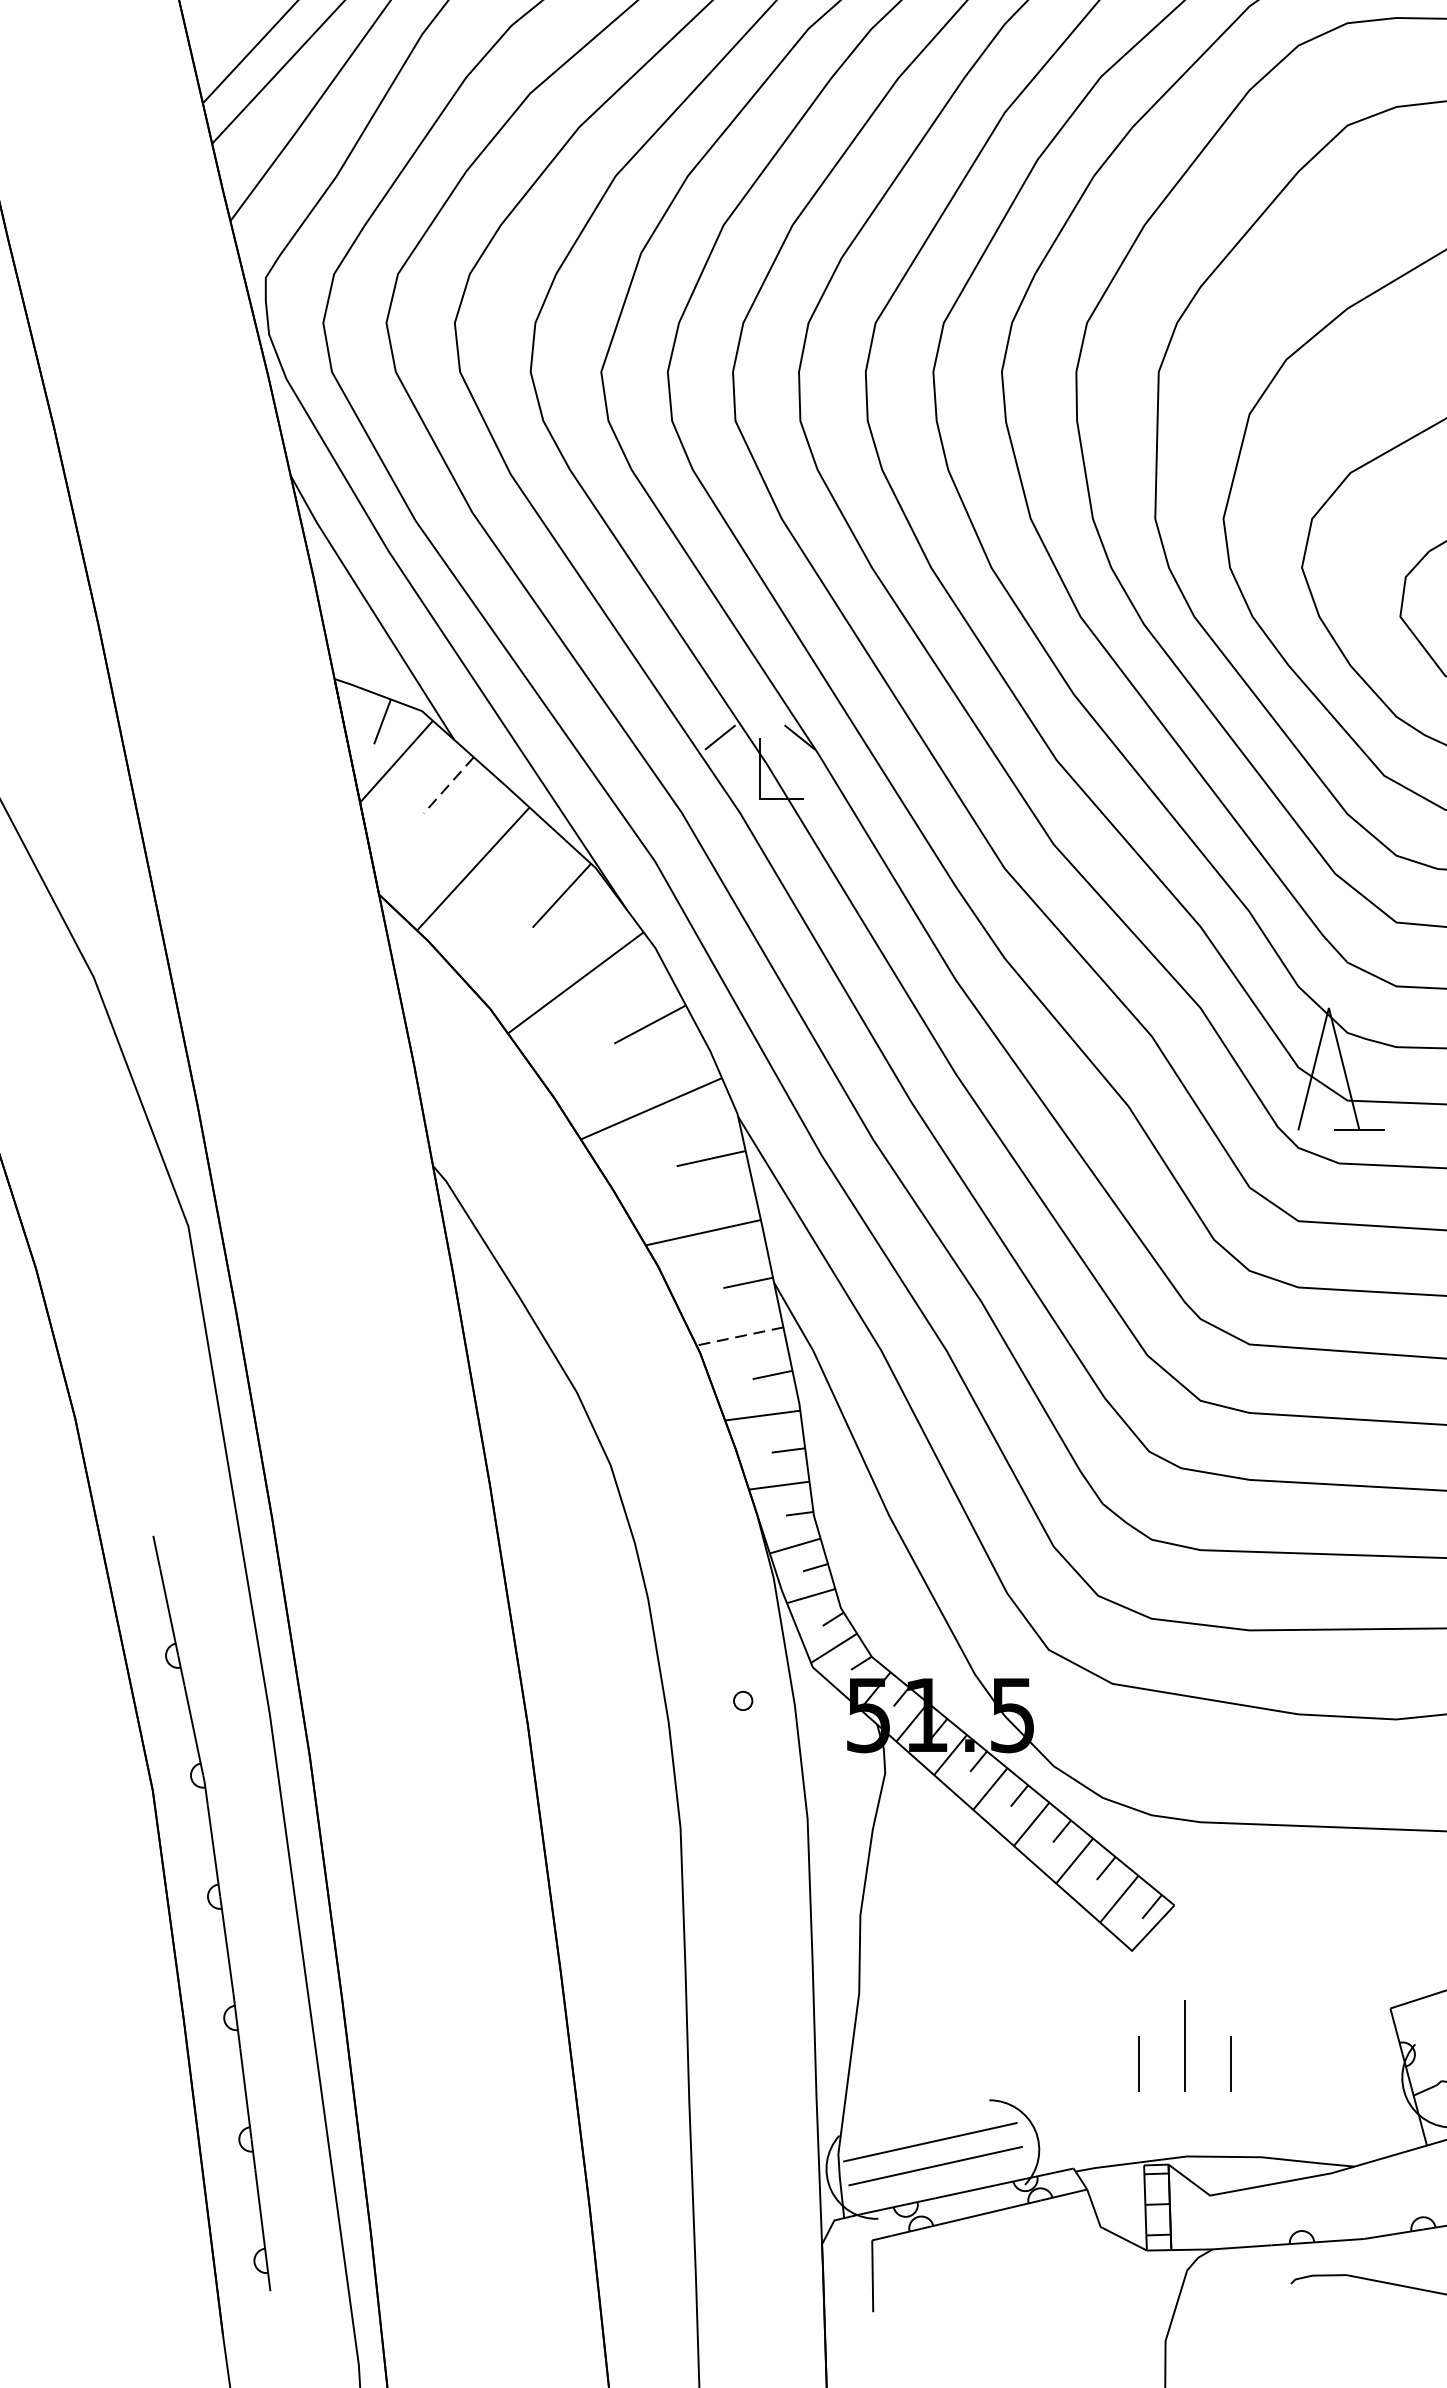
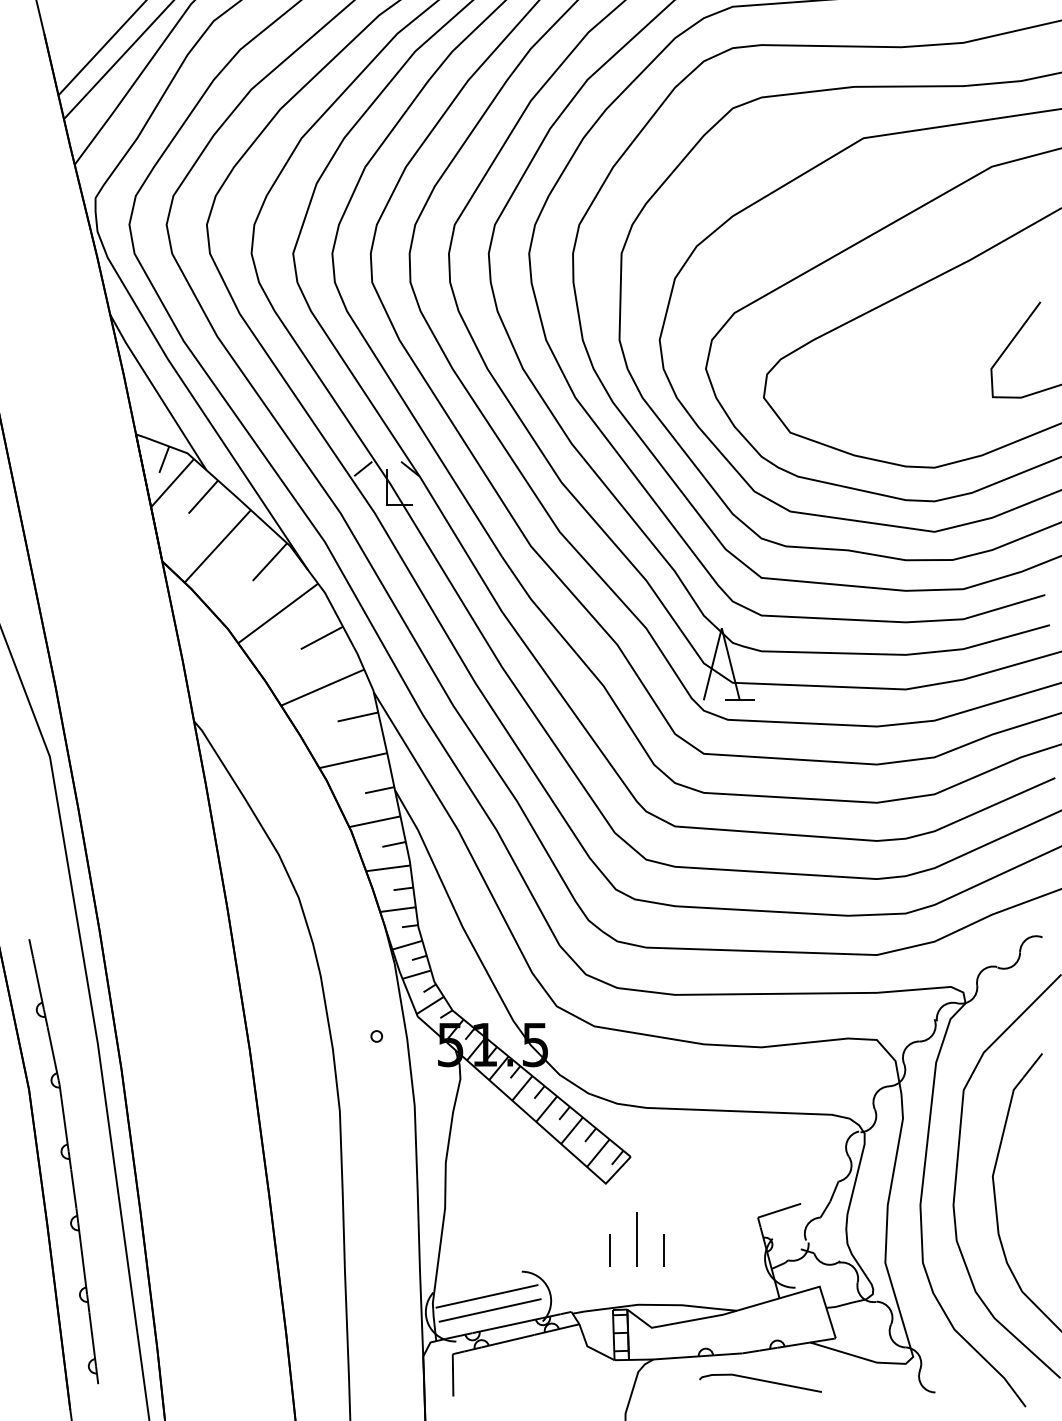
line: (449, 786) -> (203, 497), dashed -> solid
line: (739, 1336) -> (374, 821), dashed -> solid

